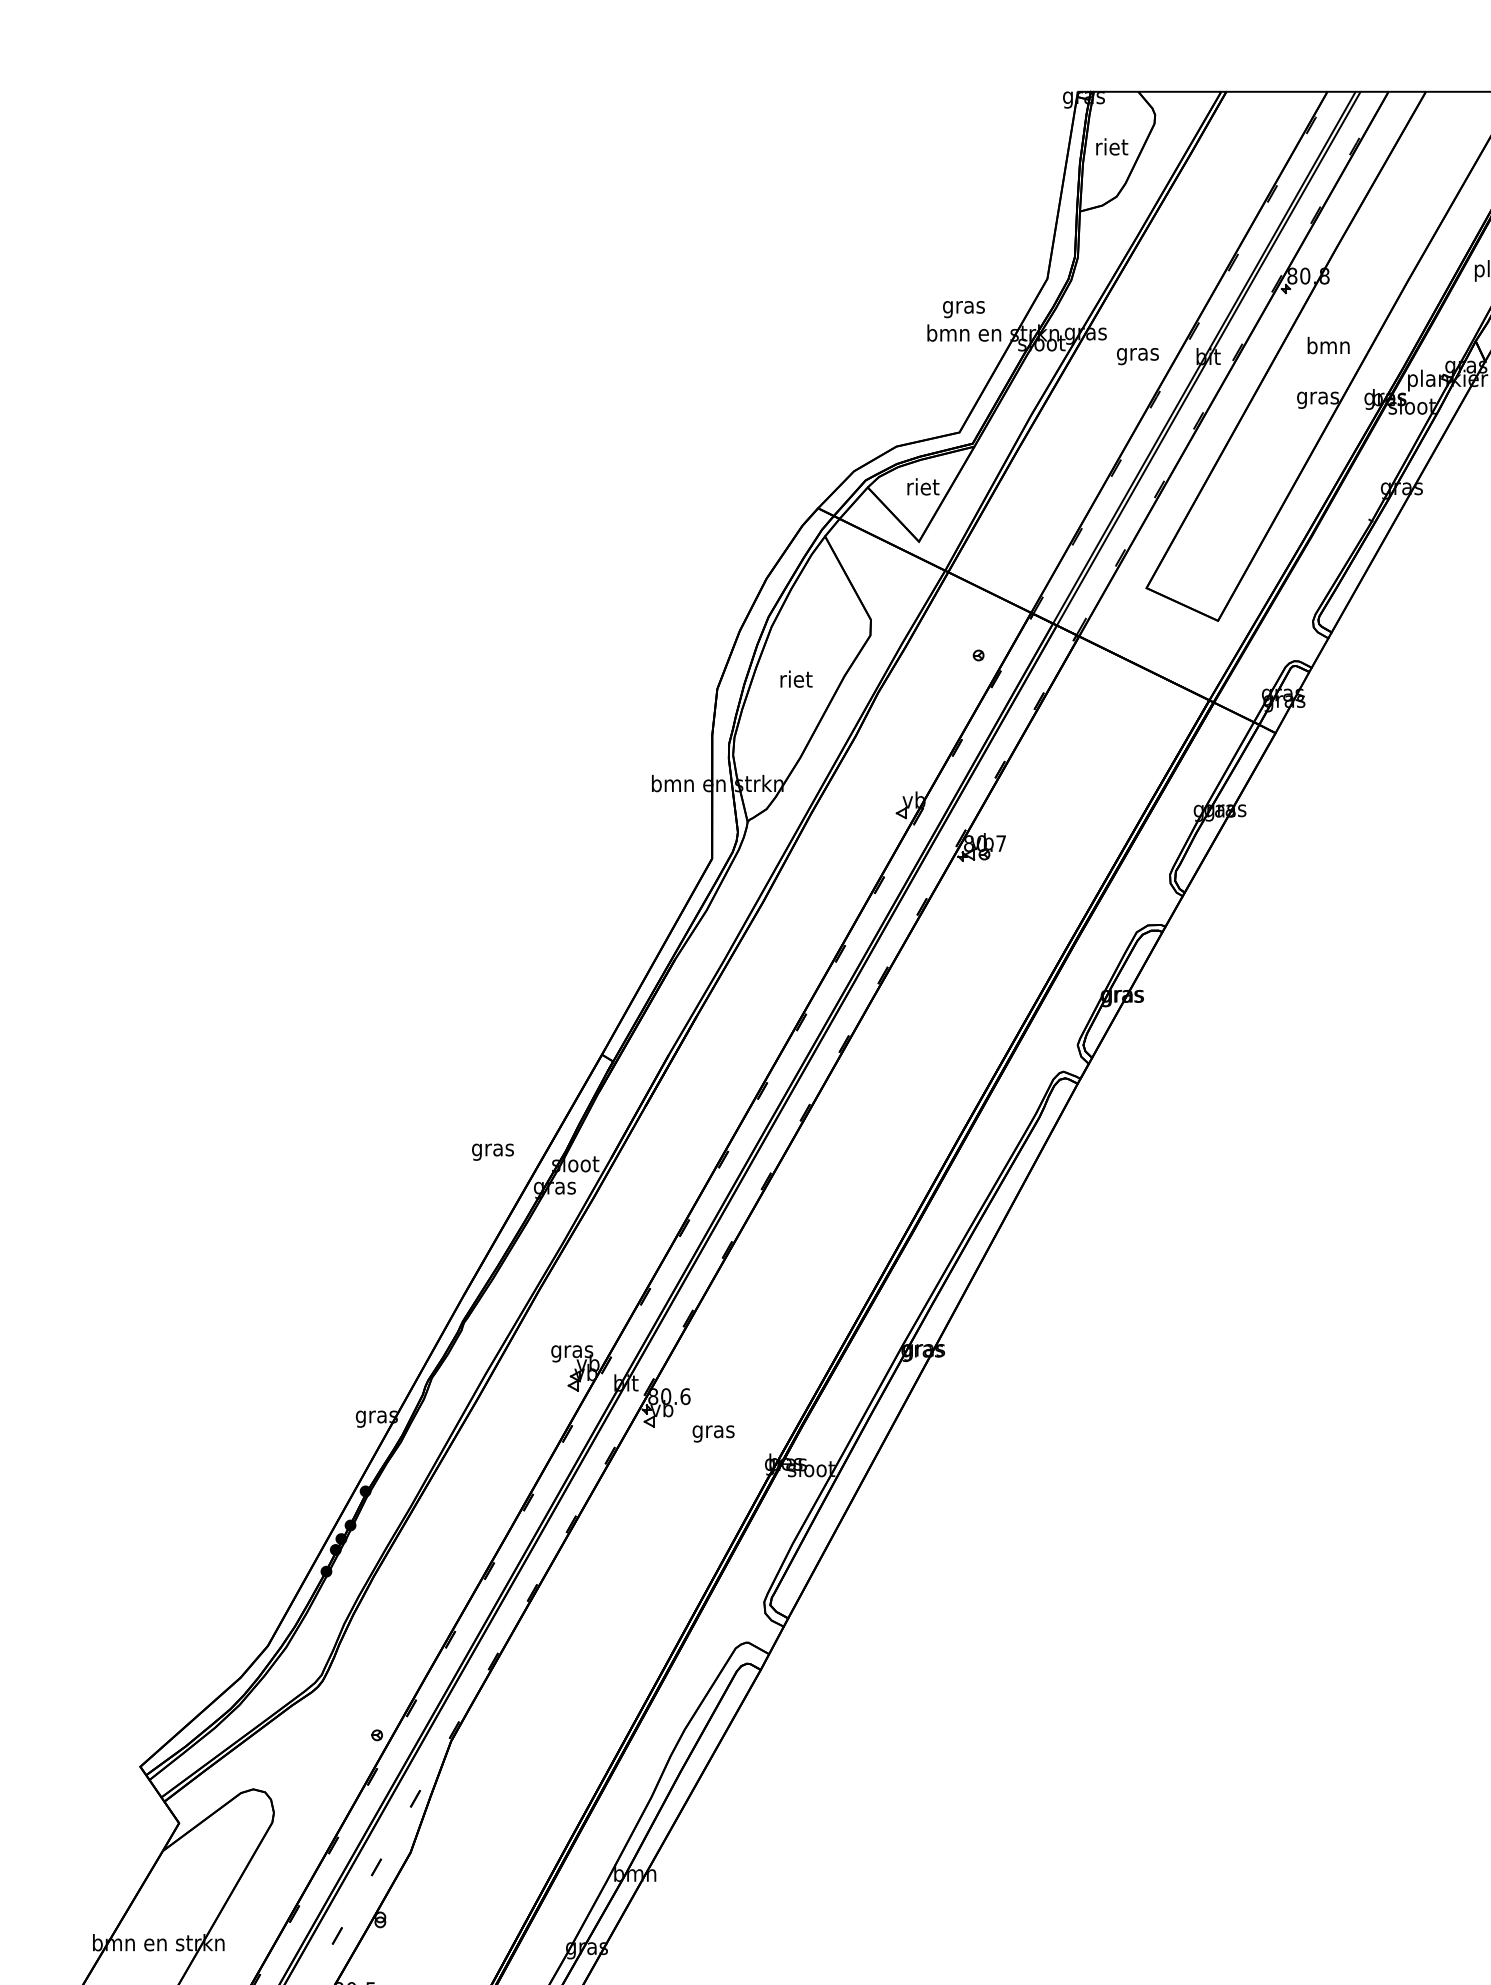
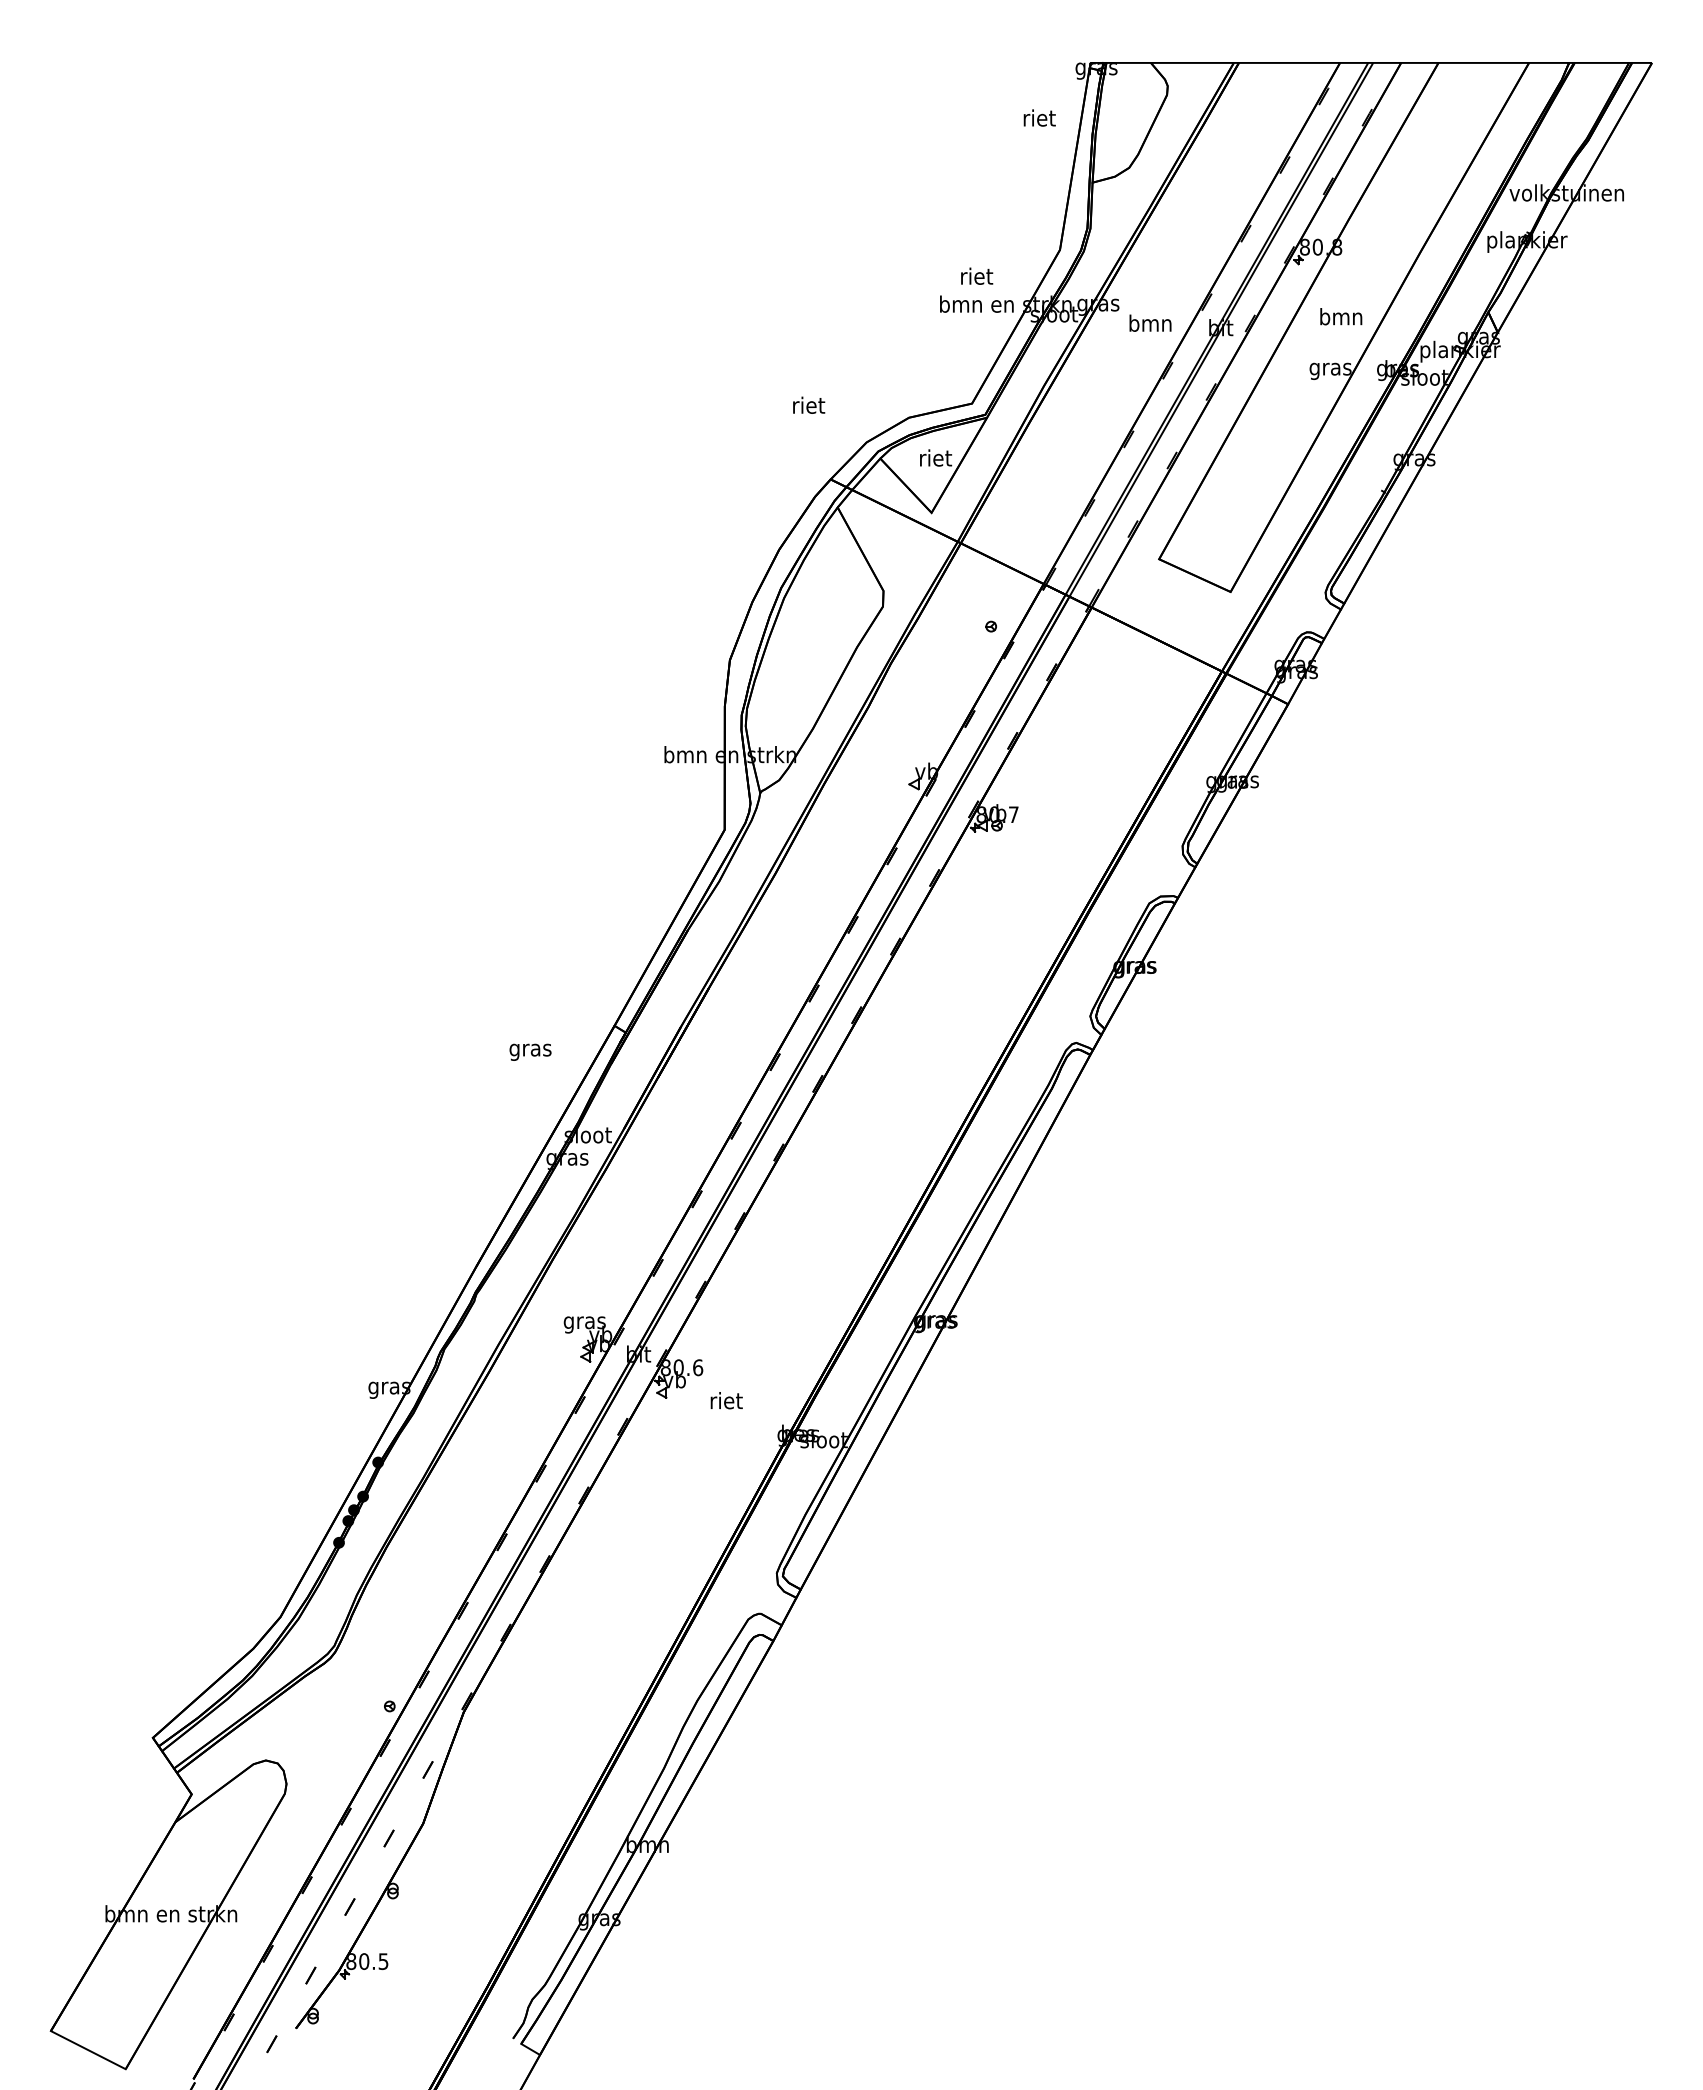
text: (1111, 146) -> (1039, 117), moved
text: (963, 307) -> (976, 278), gras -> riet
text: (1137, 354) -> (1150, 325), gras -> bmn
text: (796, 678) -> (809, 404), moved
text: (492, 1151) -> (530, 1051), moved
text: (713, 1431) -> (726, 1402), gras -> riet

